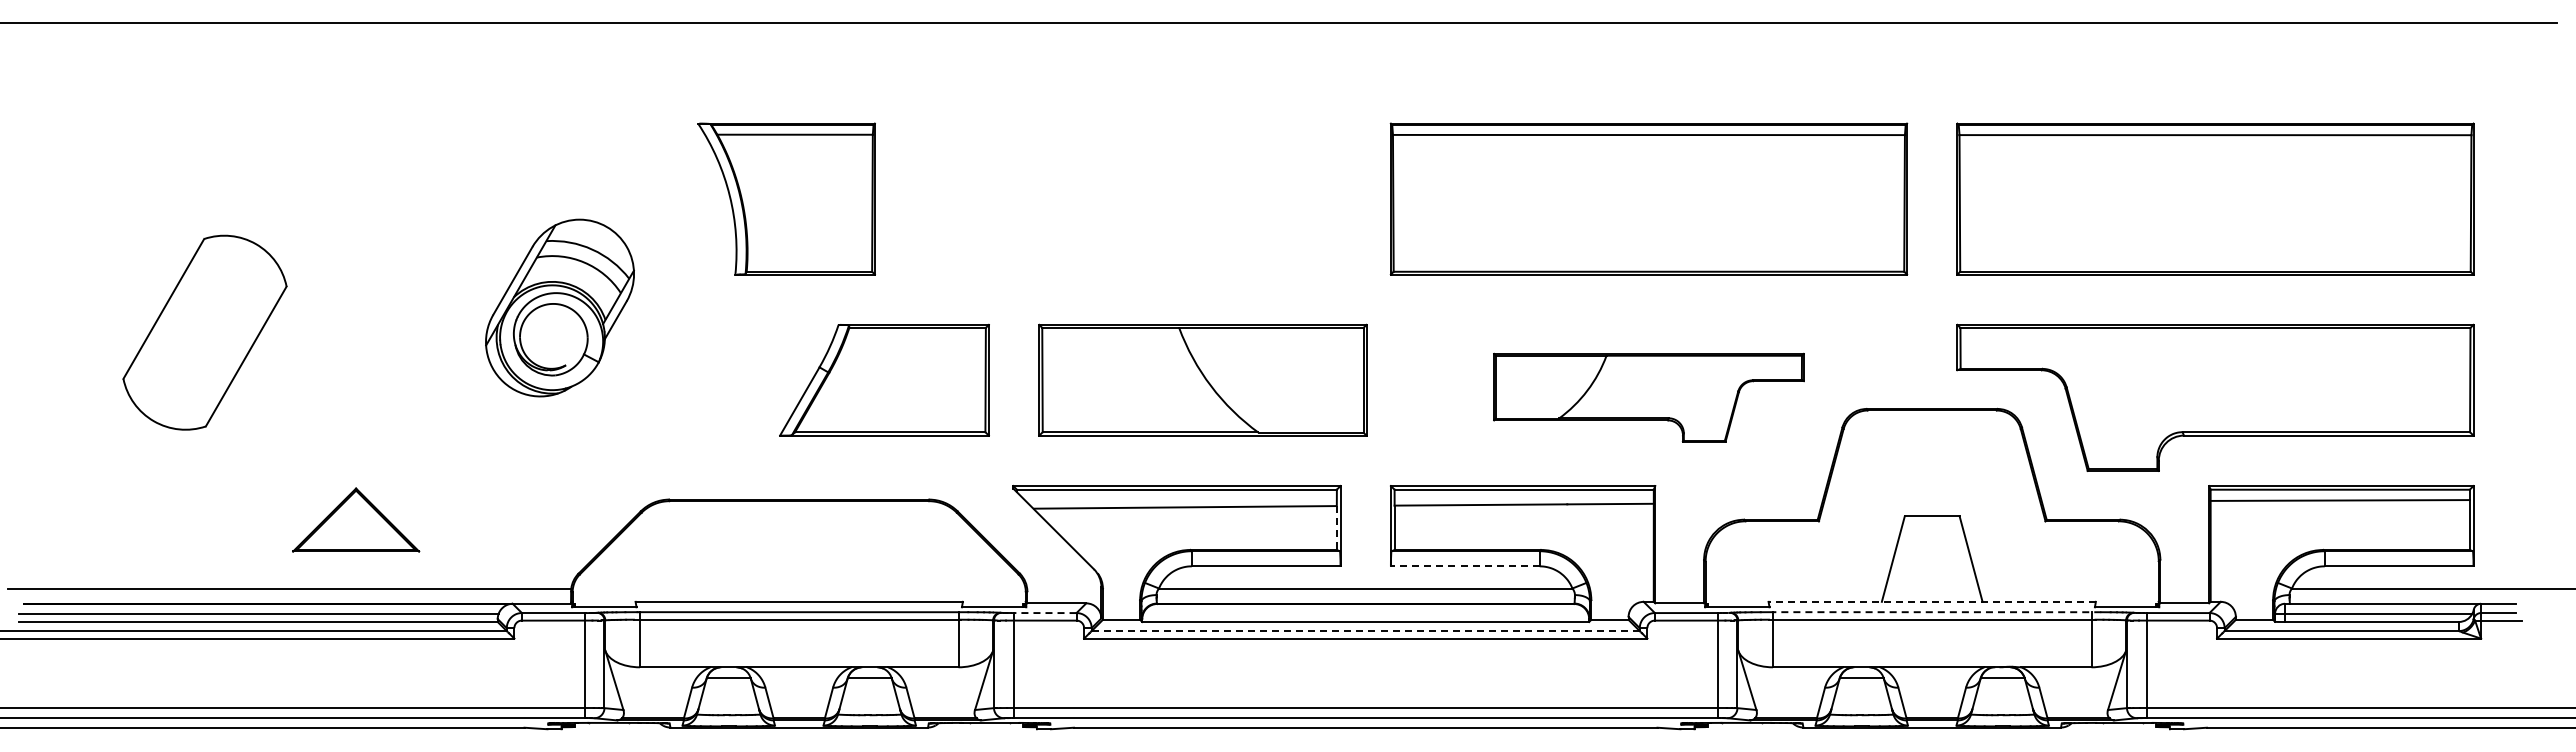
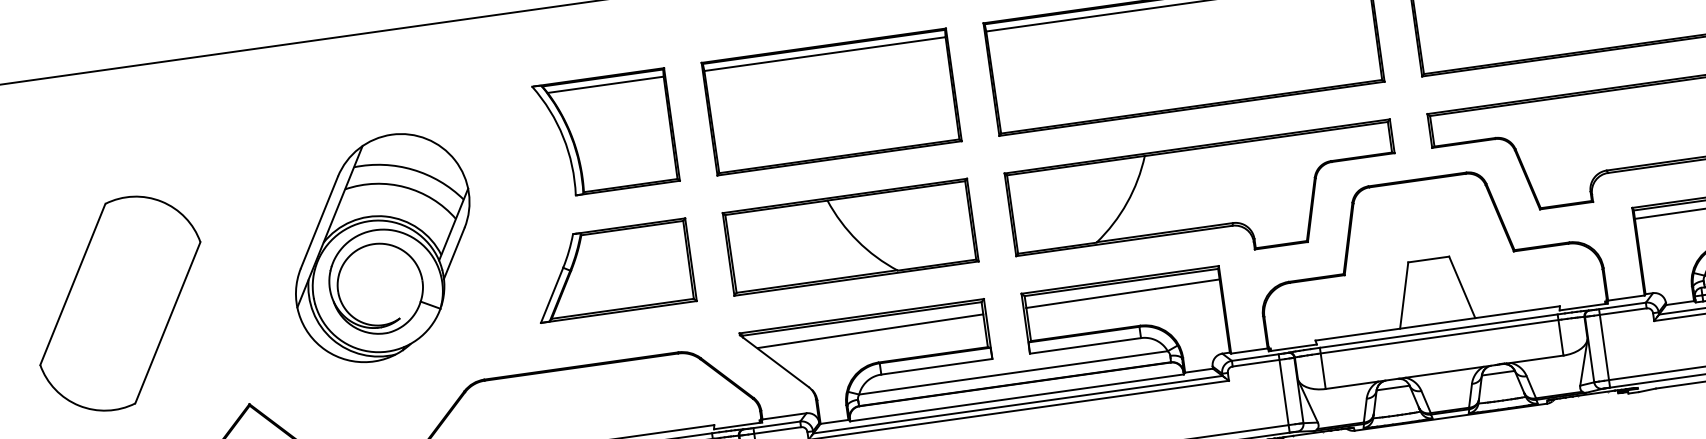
part: (786, 198) -> (605, 133), moved
part: (1176, 198) -> (831, 101), added
part: (559, 307) -> (382, 247), size x1.67
part: (204, 332) -> (119, 303), size x1.43
part: (884, 379) -> (613, 270), moved
part: (1202, 379) -> (850, 236), moved
part: (1648, 397) -> (1204, 200), size x1.67
line: (1336, 528) -> (985, 331), dashed -> solid
line: (1464, 566) -> (1084, 346), dashed -> solid
line: (1932, 601) -> (1437, 323), dashed -> solid
line: (1936, 612) -> (1442, 330), dashed -> solid
line: (1043, 613) -> (775, 425), dashed -> solid
line: (1366, 631) -> (1018, 404), dashed -> solid

